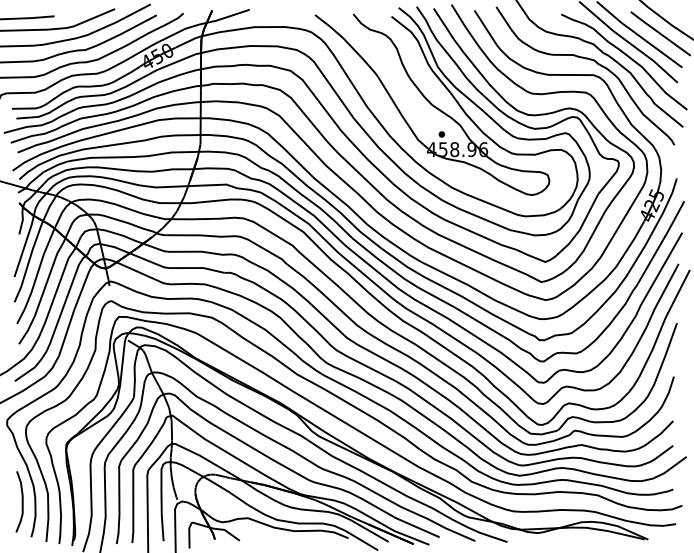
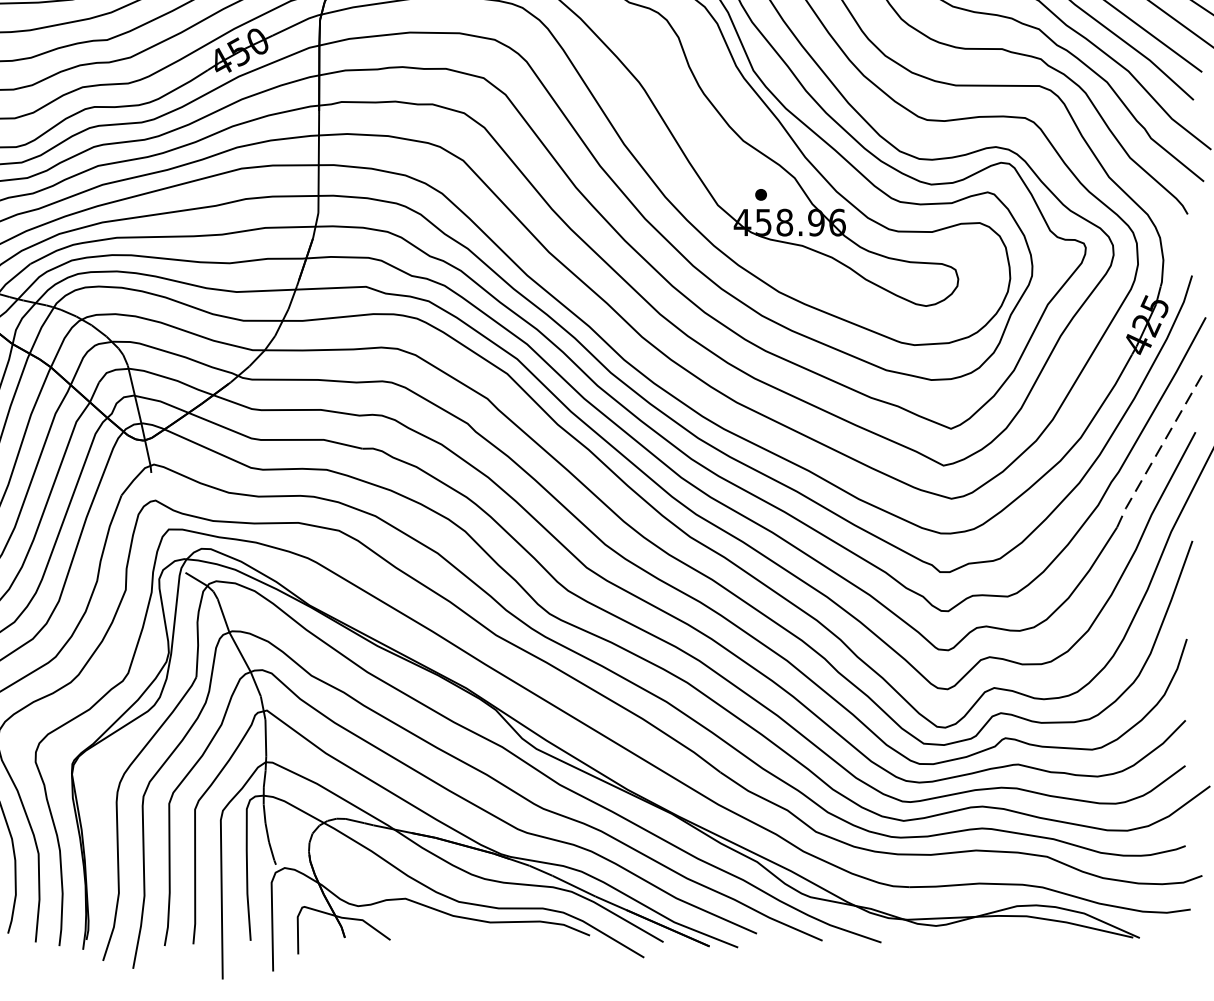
line: (658, 274) -> (1158, 451), solid -> dashed

